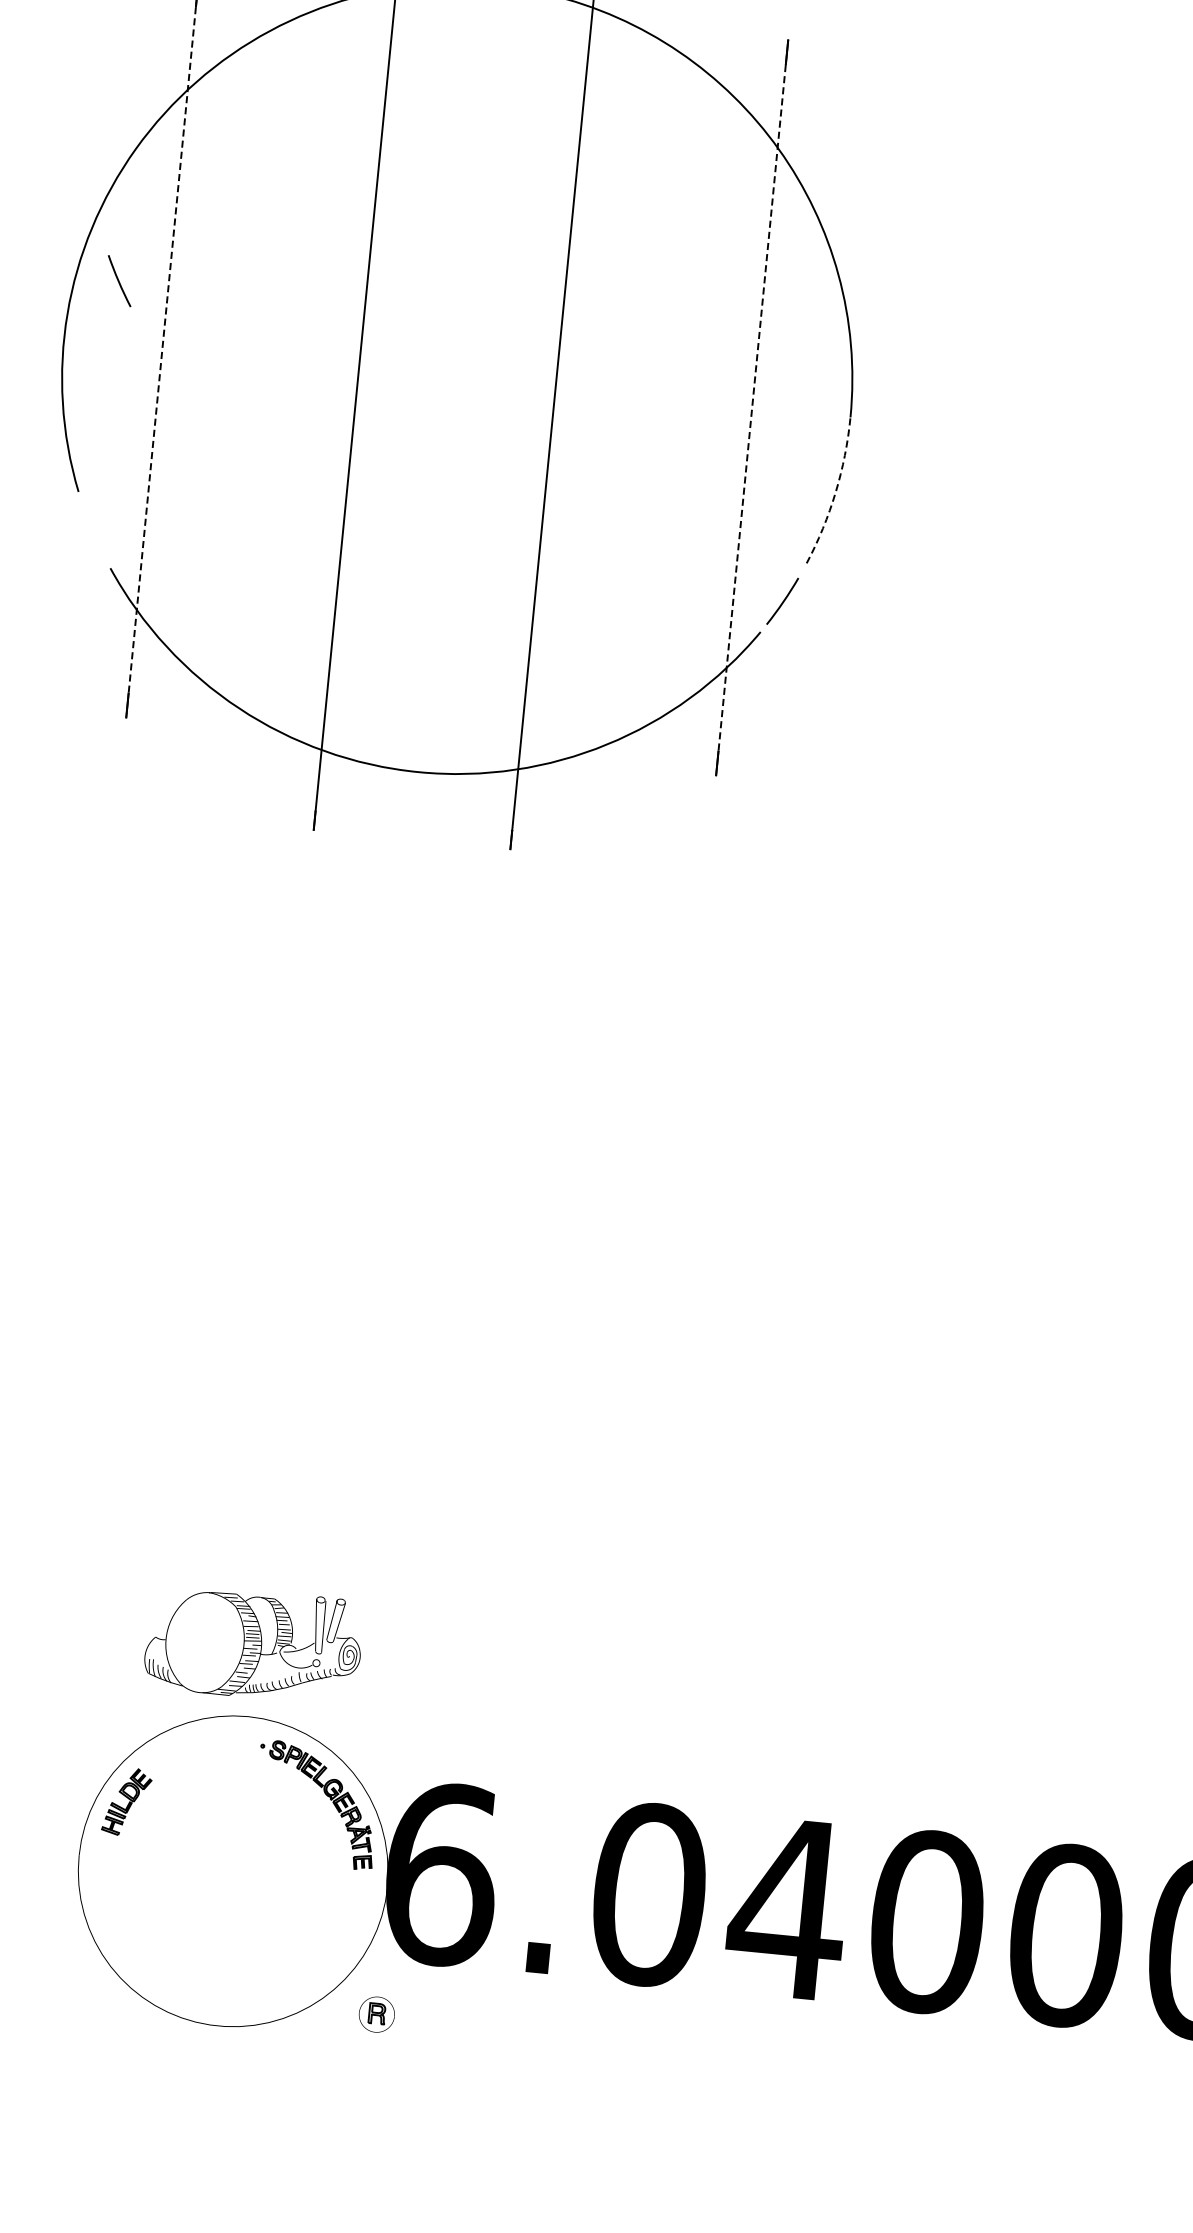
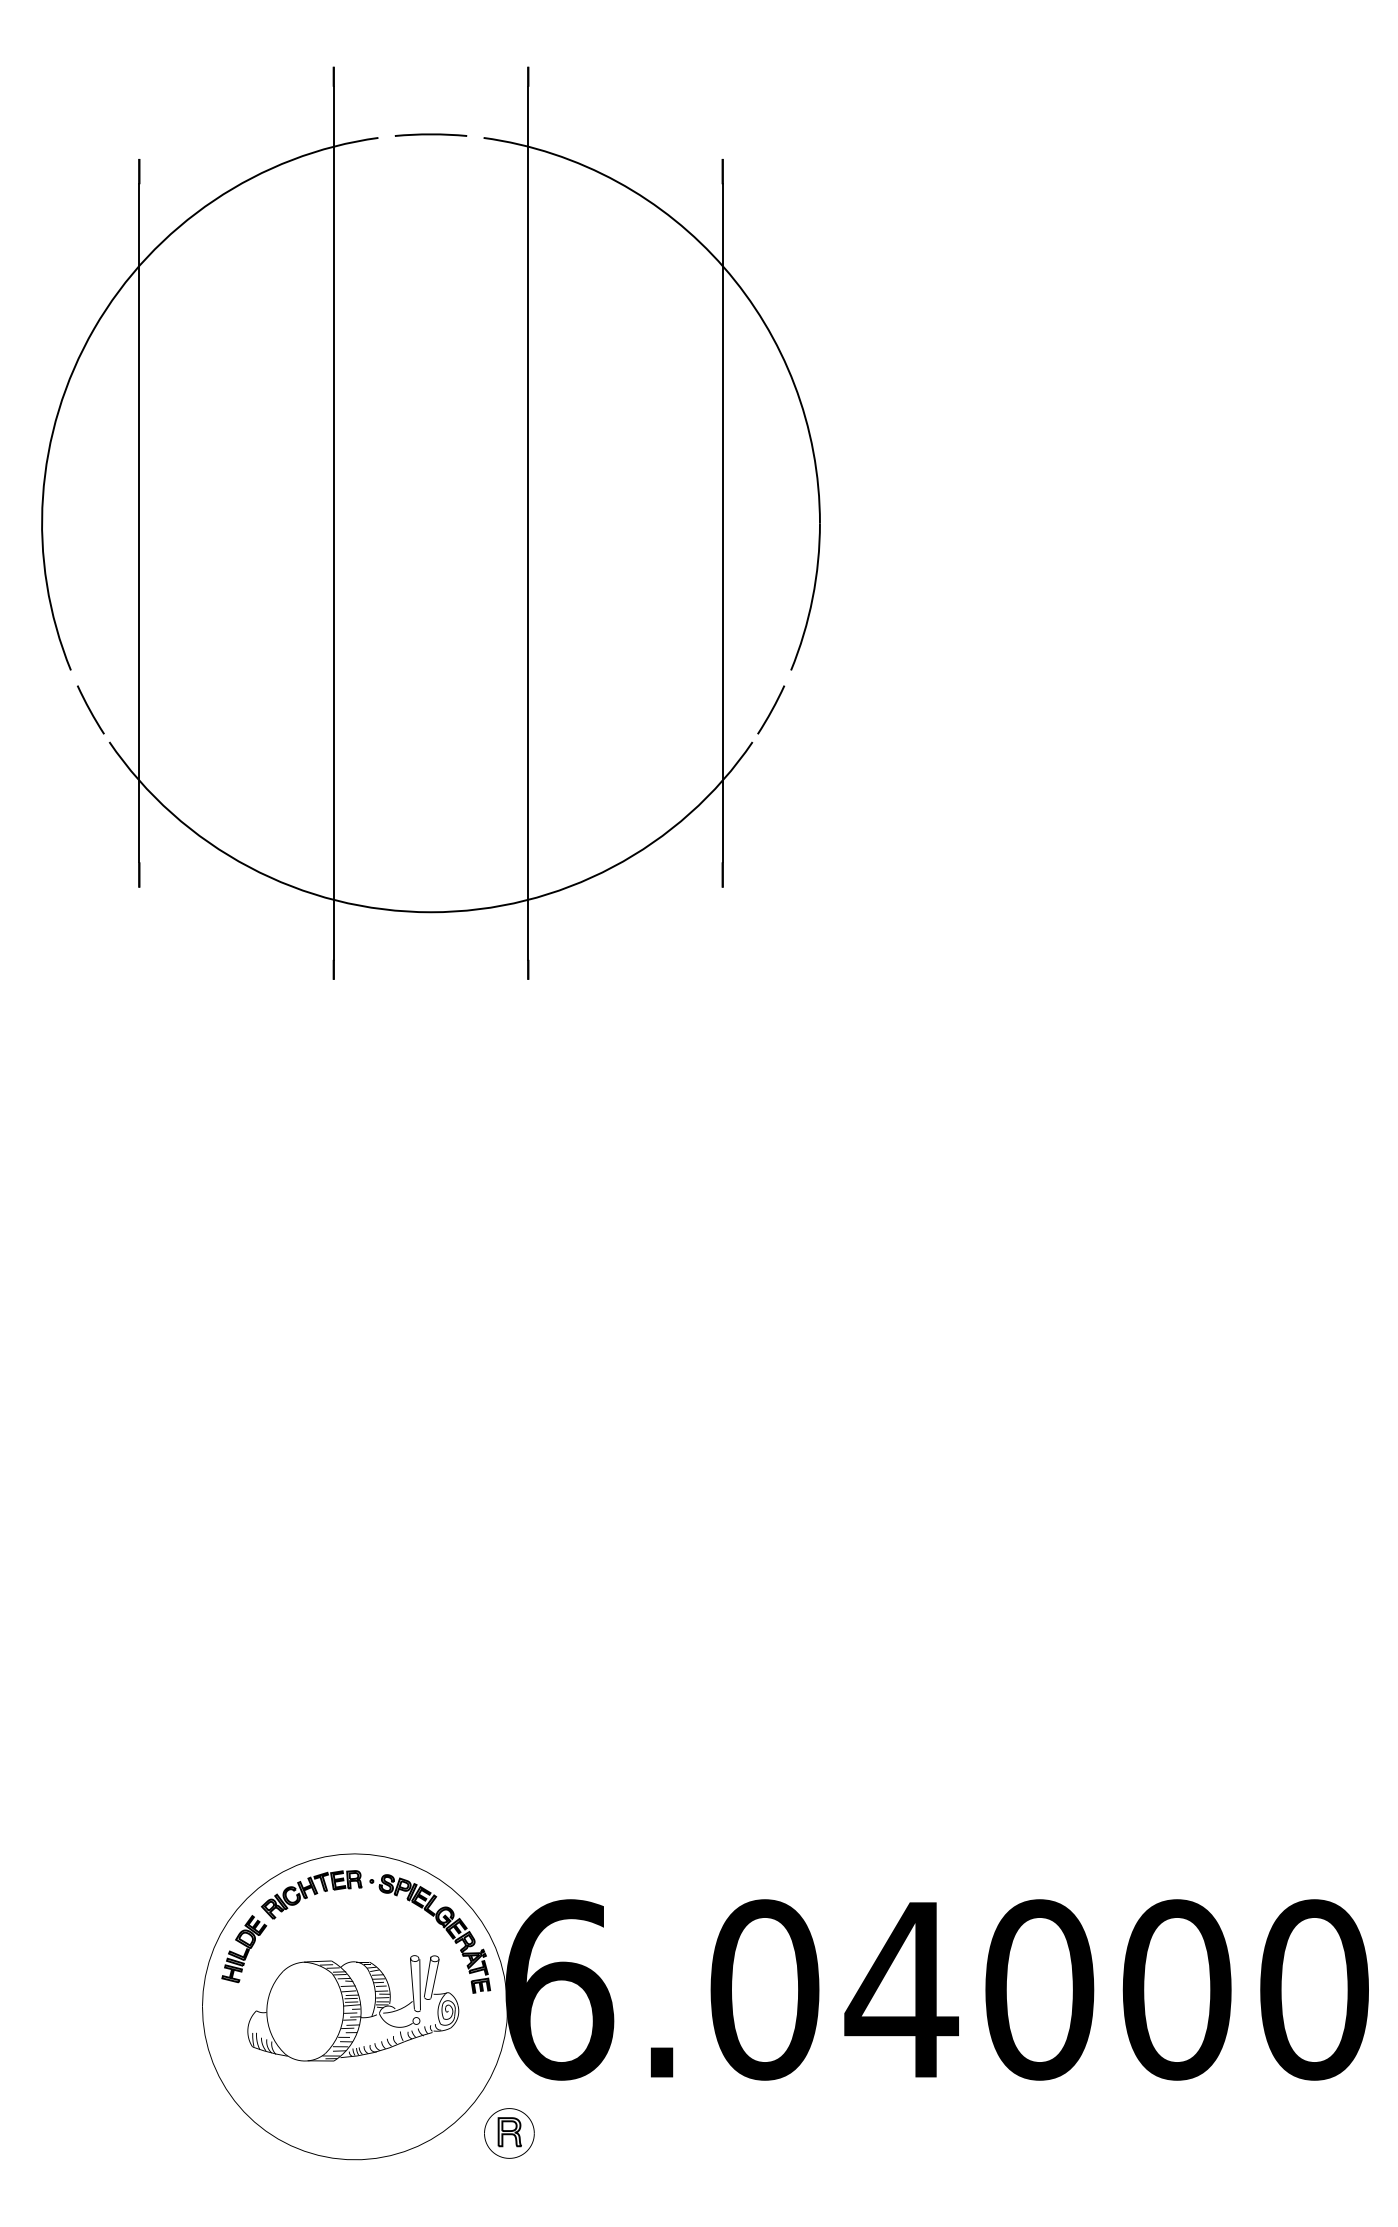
line: (119, 280) -> (90, 709), moved
line: (162, 350) -> (139, 523), dashed -> solid
line: (751, 408) -> (722, 523), dashed -> solid
arc: (835, 492) -> (812, 598), dashed -> solid
part: (254, 1644) -> (353, 2008), moved
part: (200, 1753) -> (311, 1894), added
part: (376, 2014) -> (509, 2133), size x1.43

